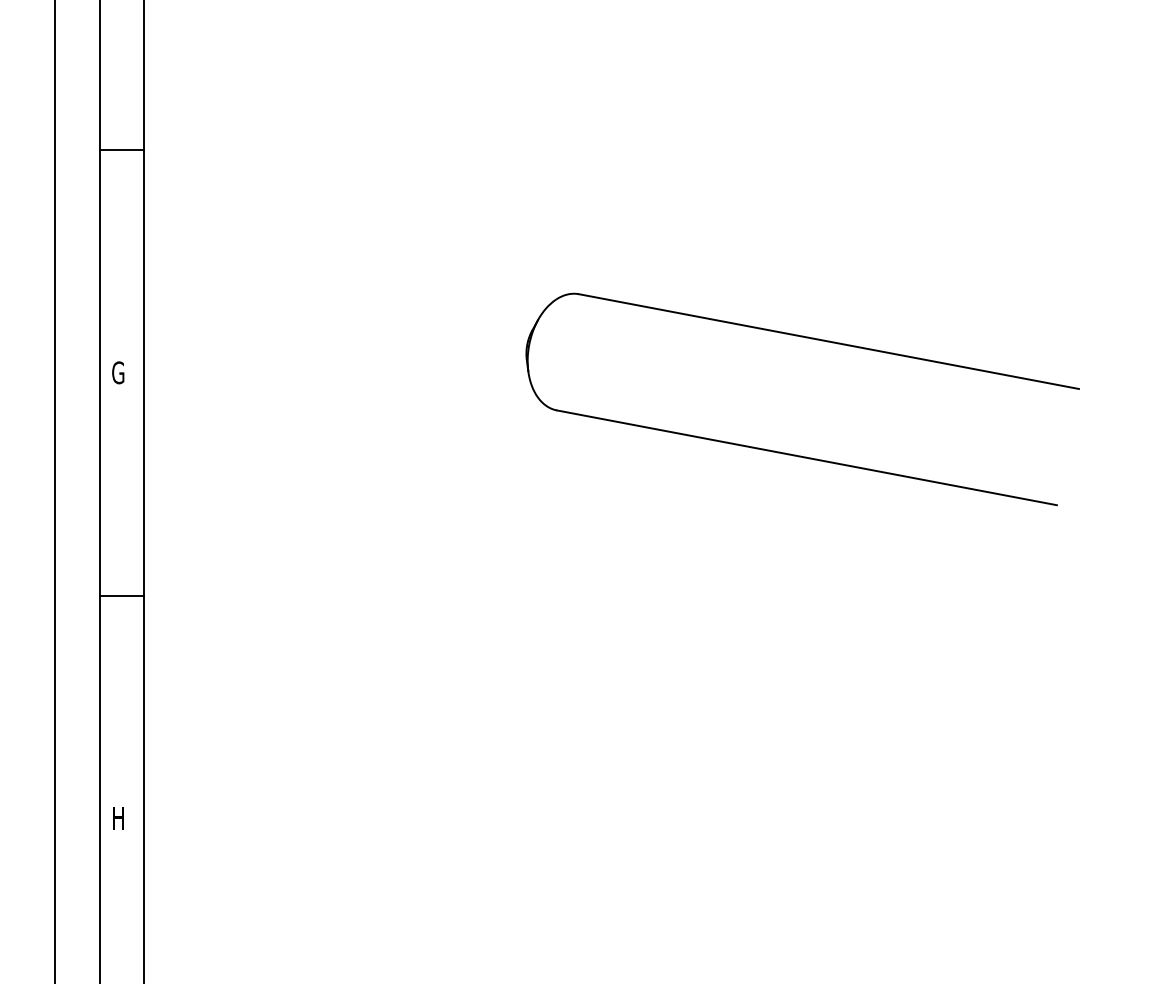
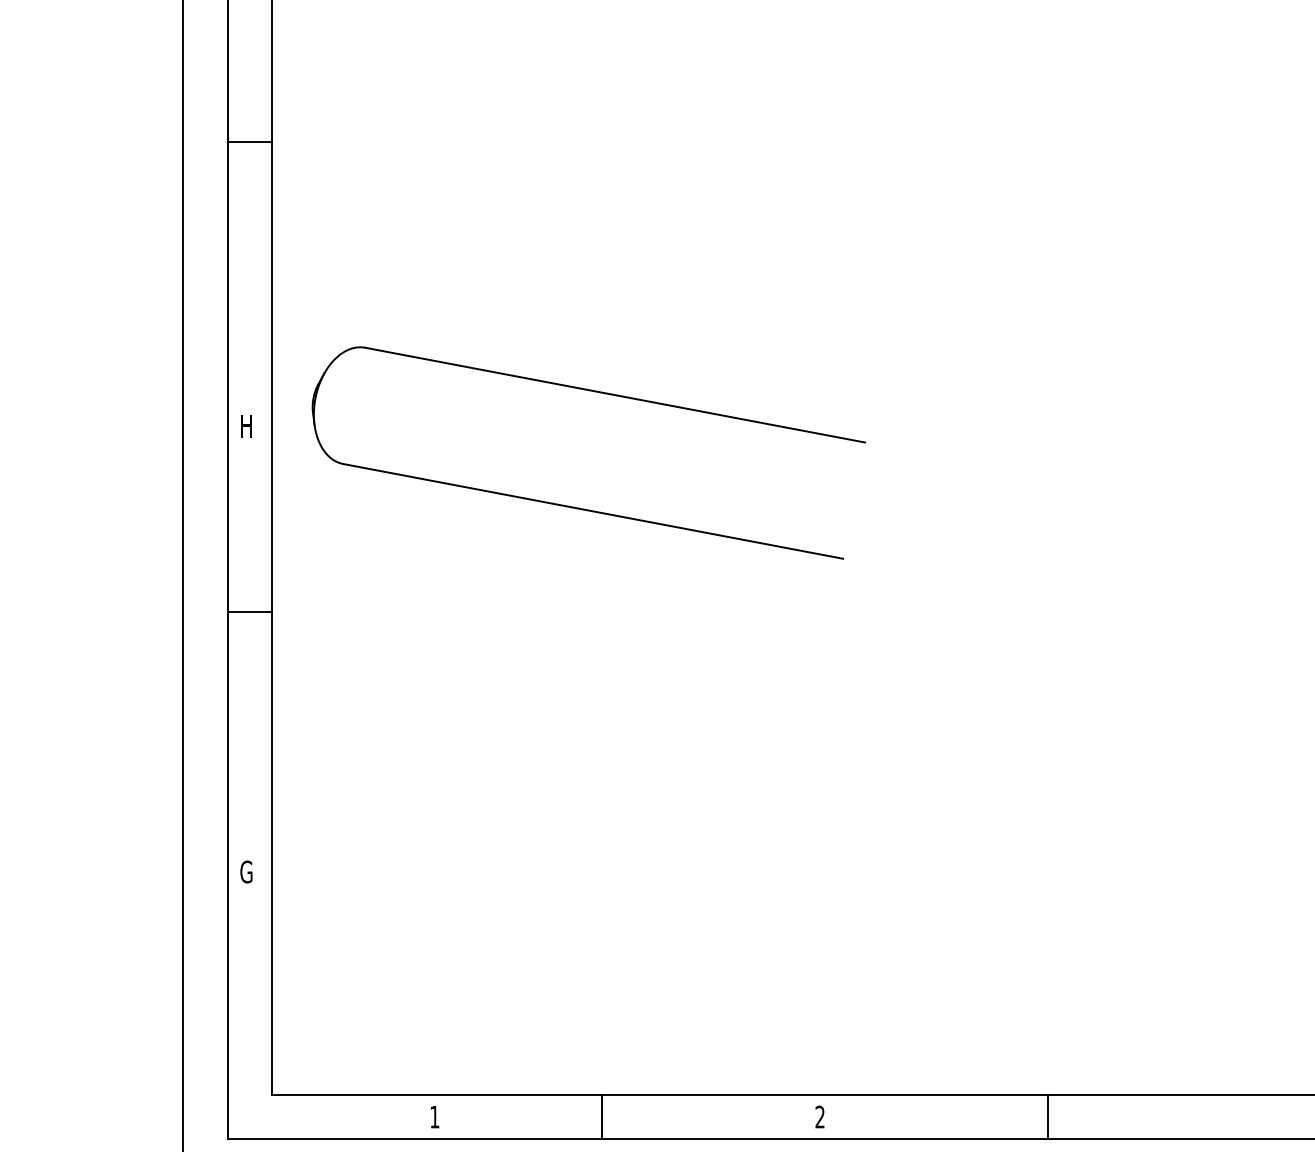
line: (121, 149) -> (249, 141), moved
text: (118, 371) -> (246, 425), G -> H
part: (793, 453) -> (579, 507), moved
line: (121, 595) -> (249, 612), moved
text: (118, 817) -> (246, 871), H -> G

